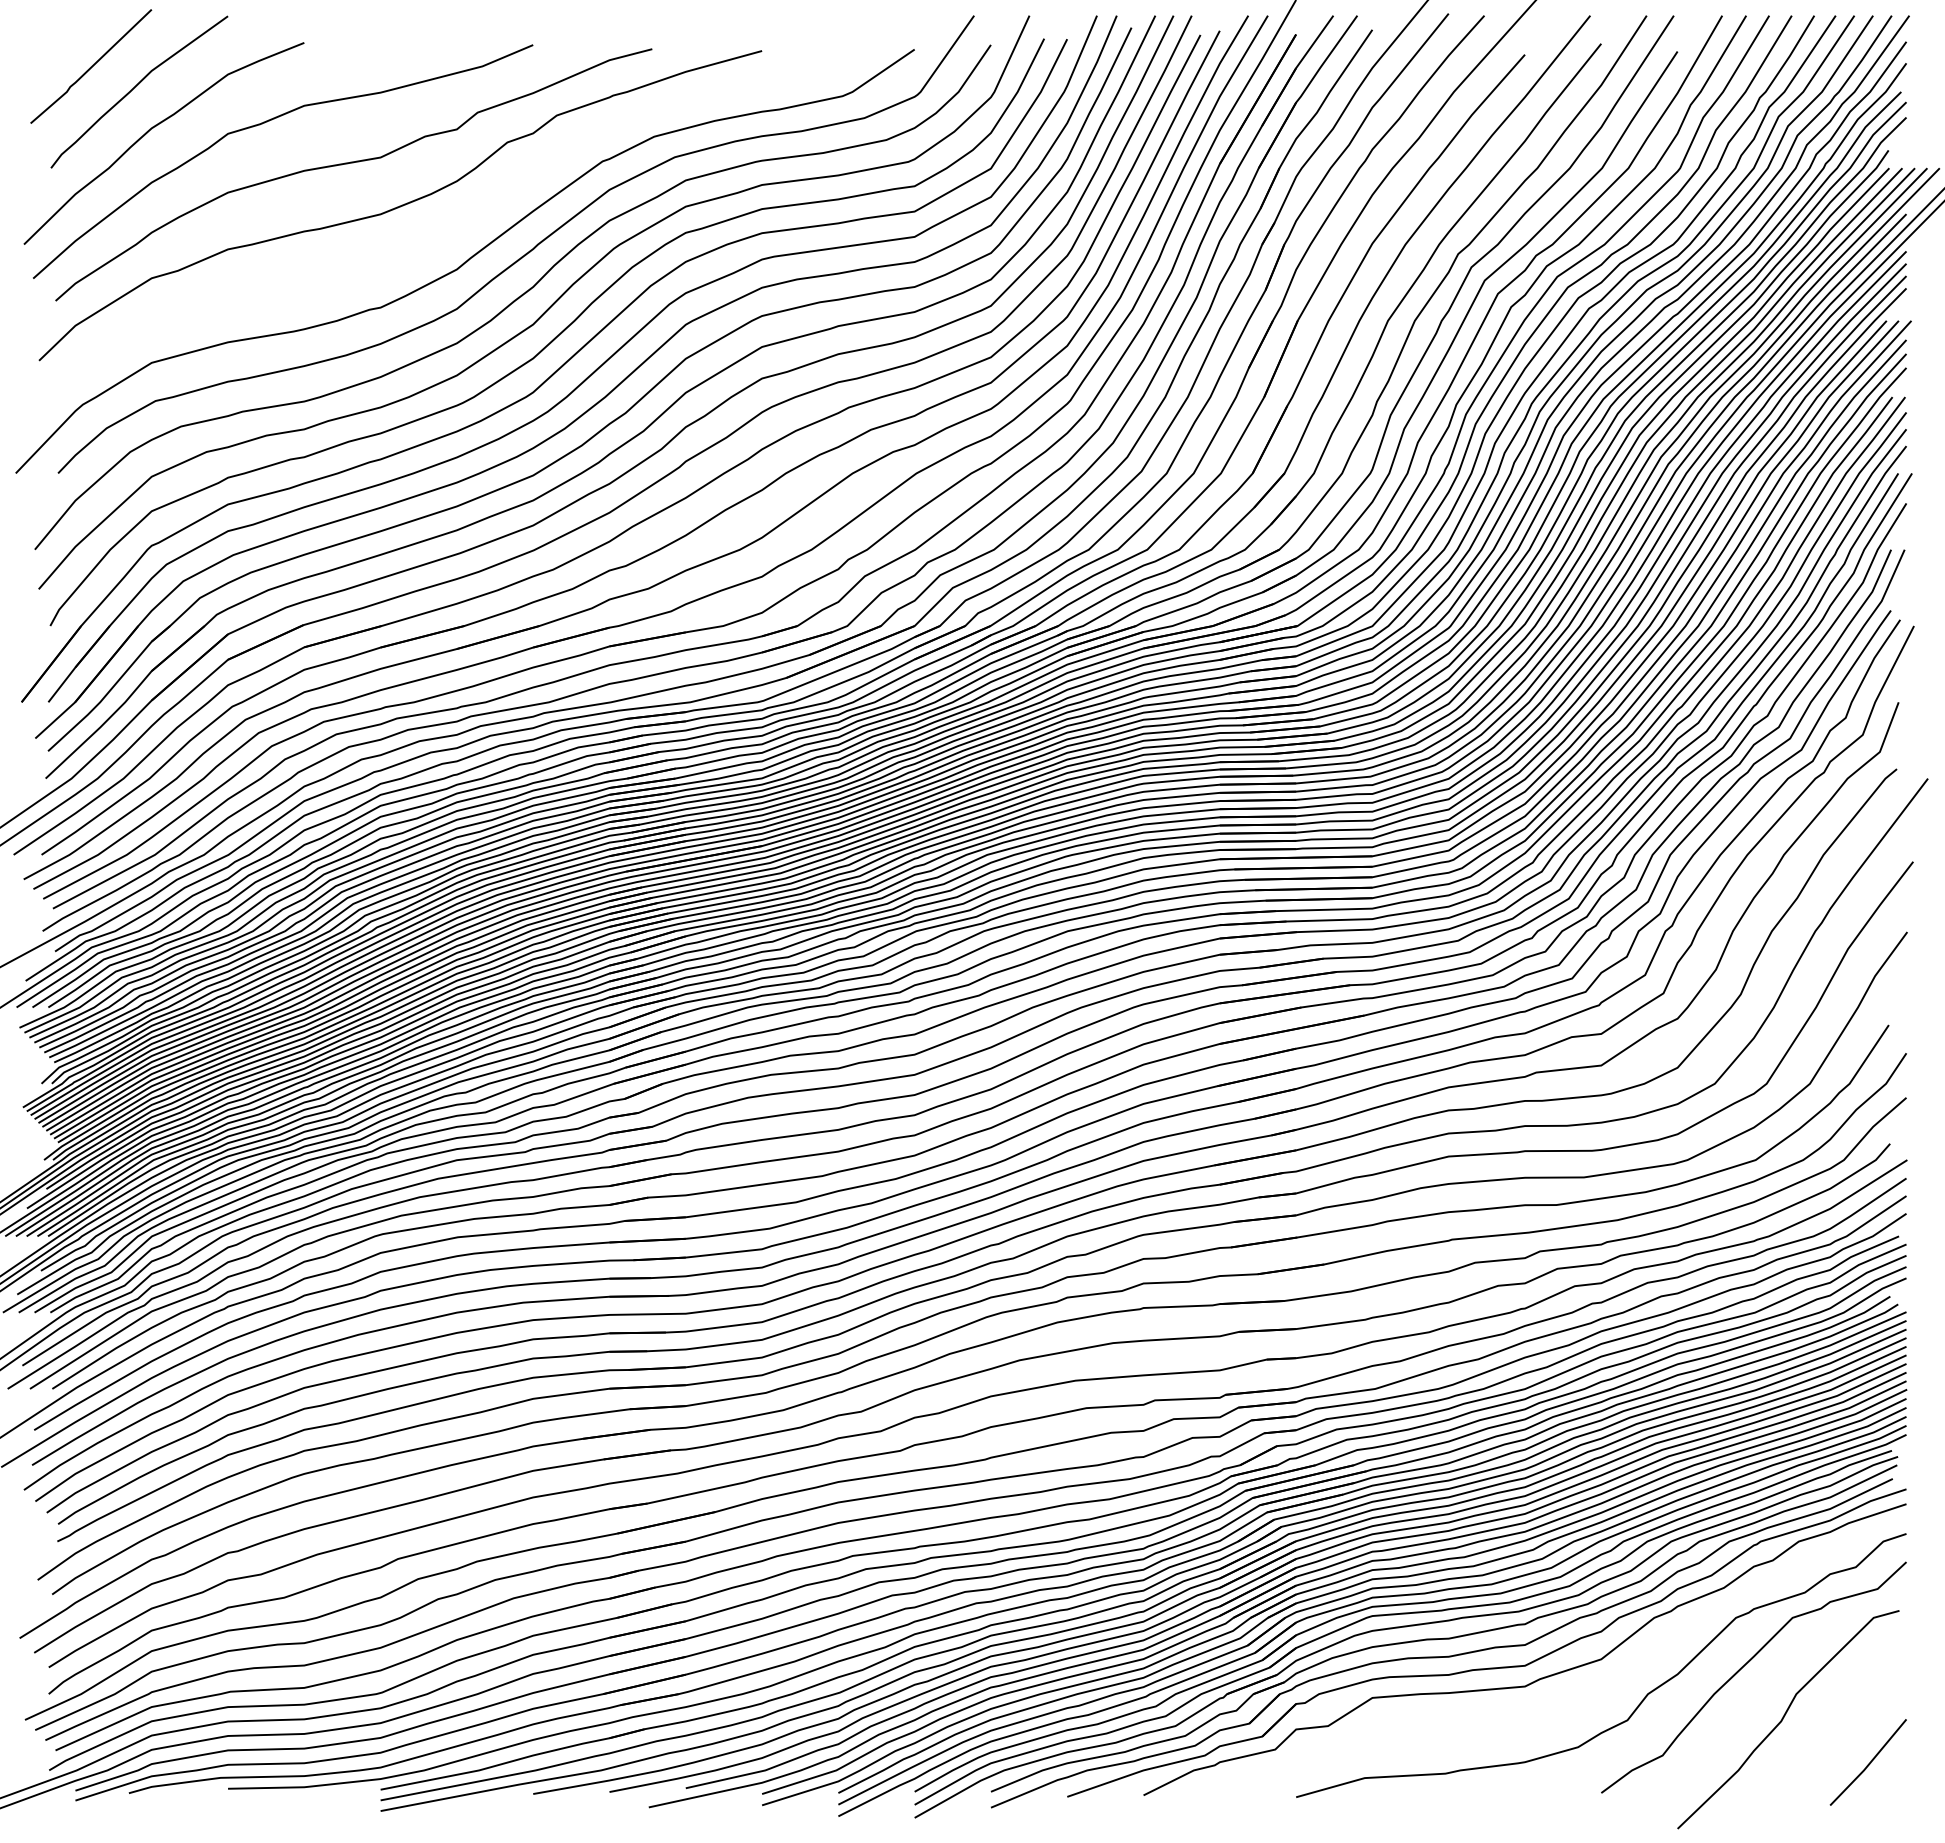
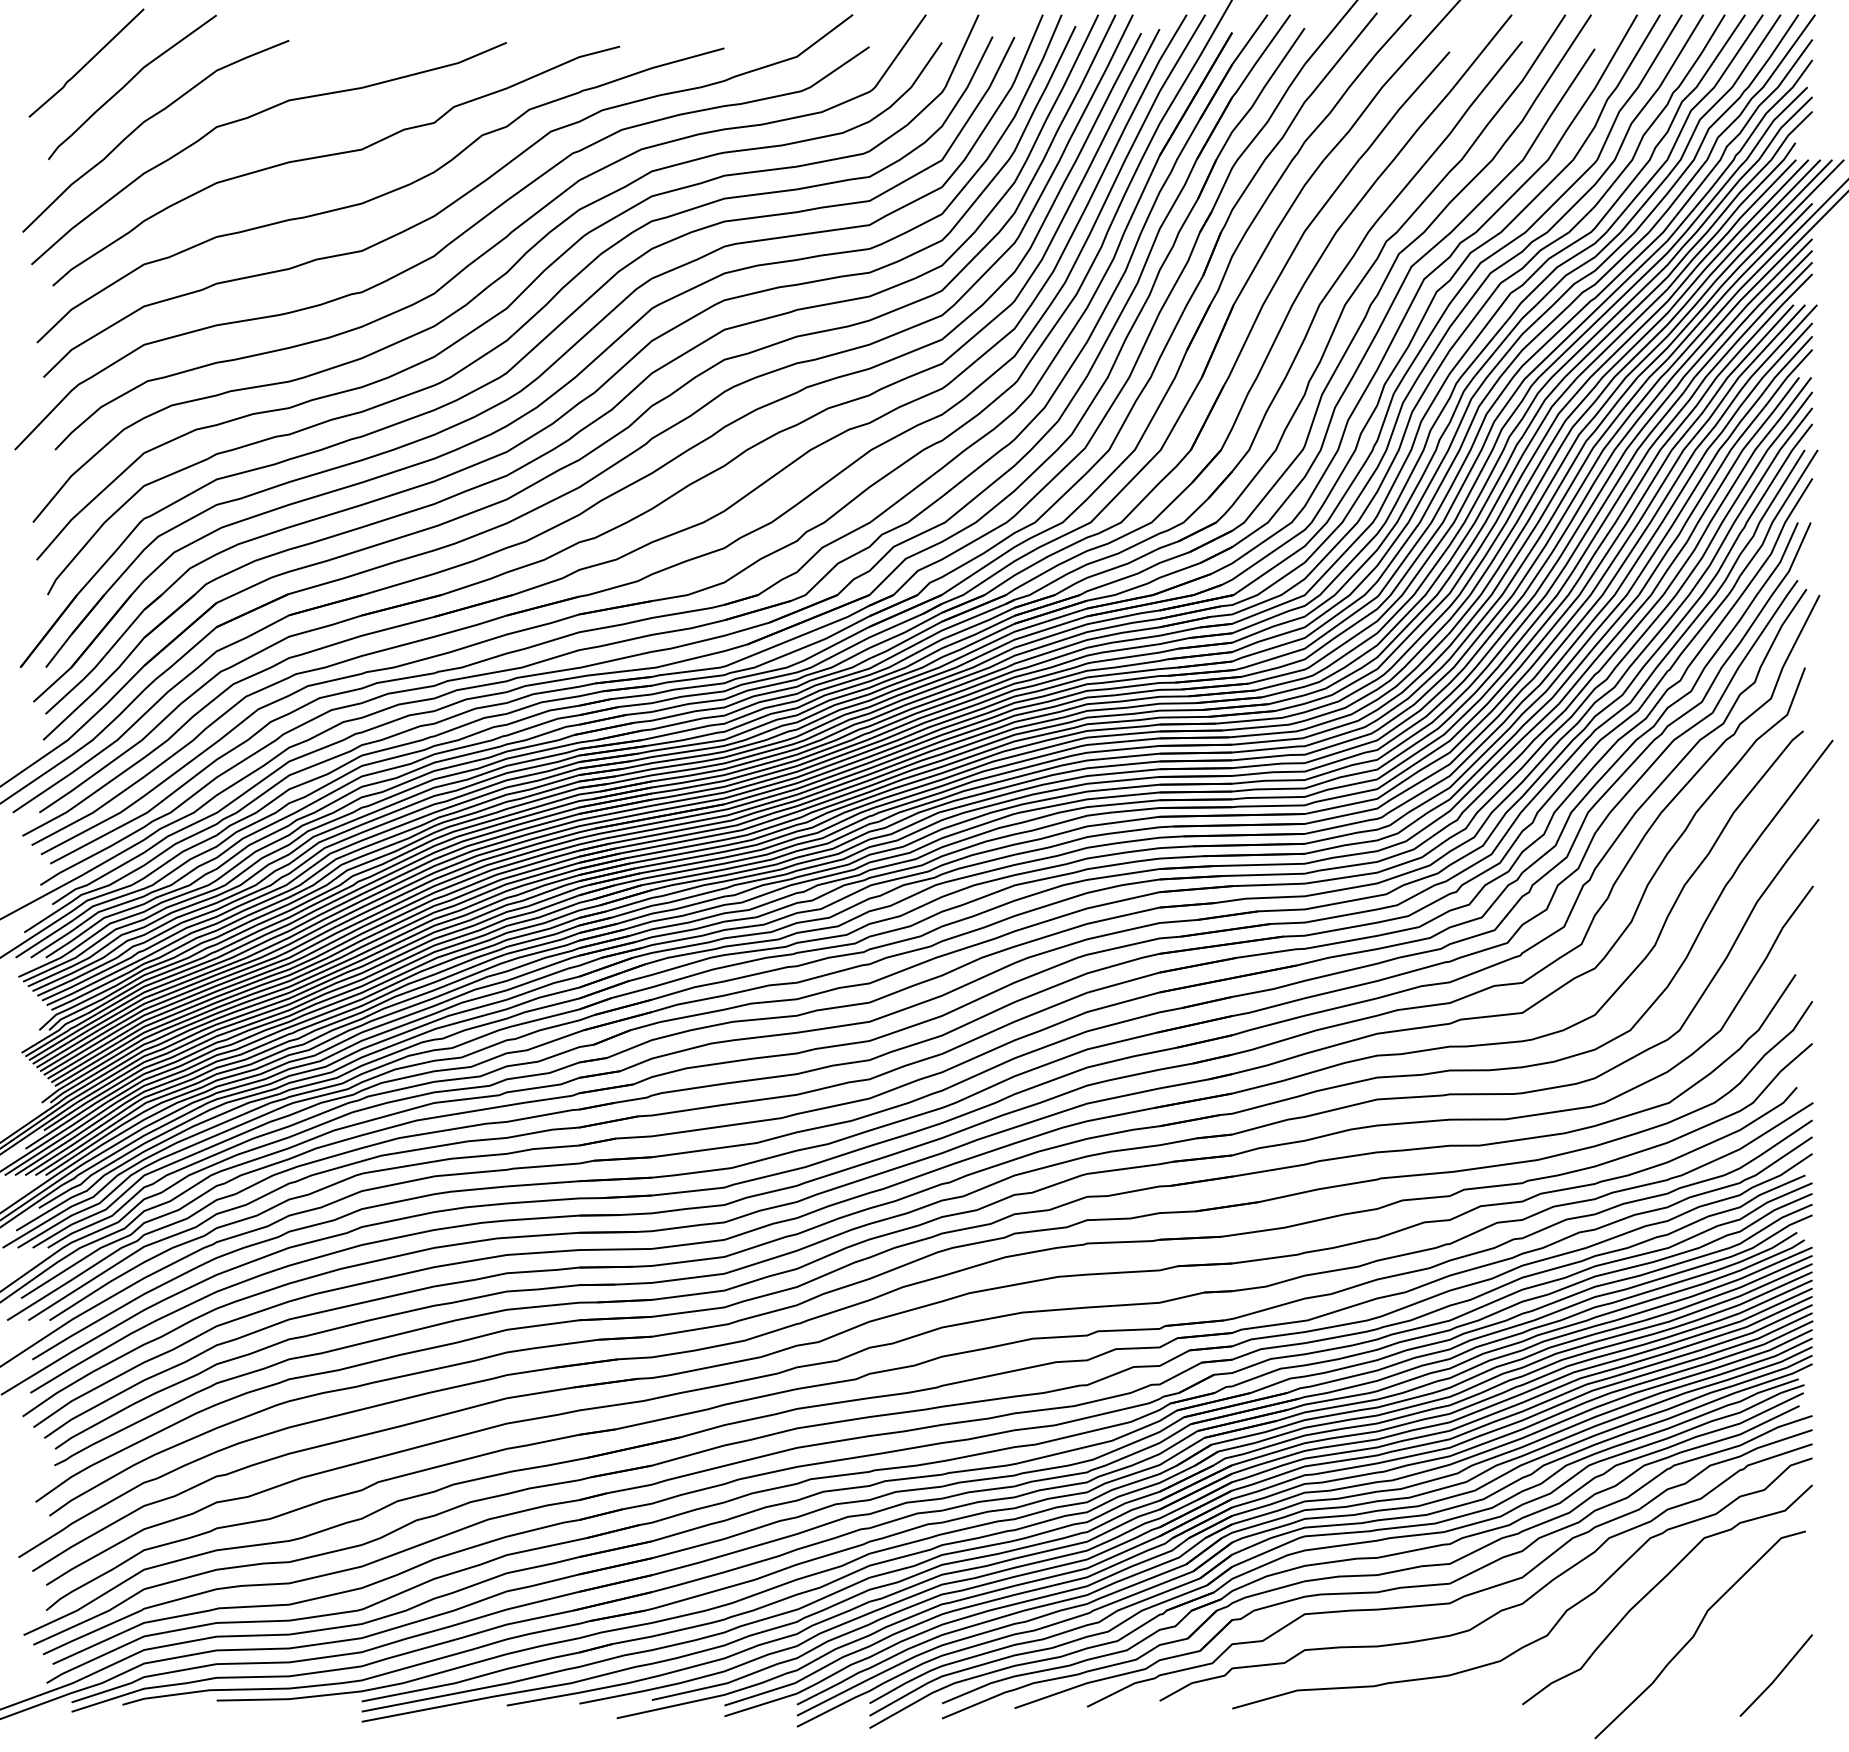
curve: (476, 212) -> (452, 201), added
curve: (1580, 1692) -> (1502, 1609), added

